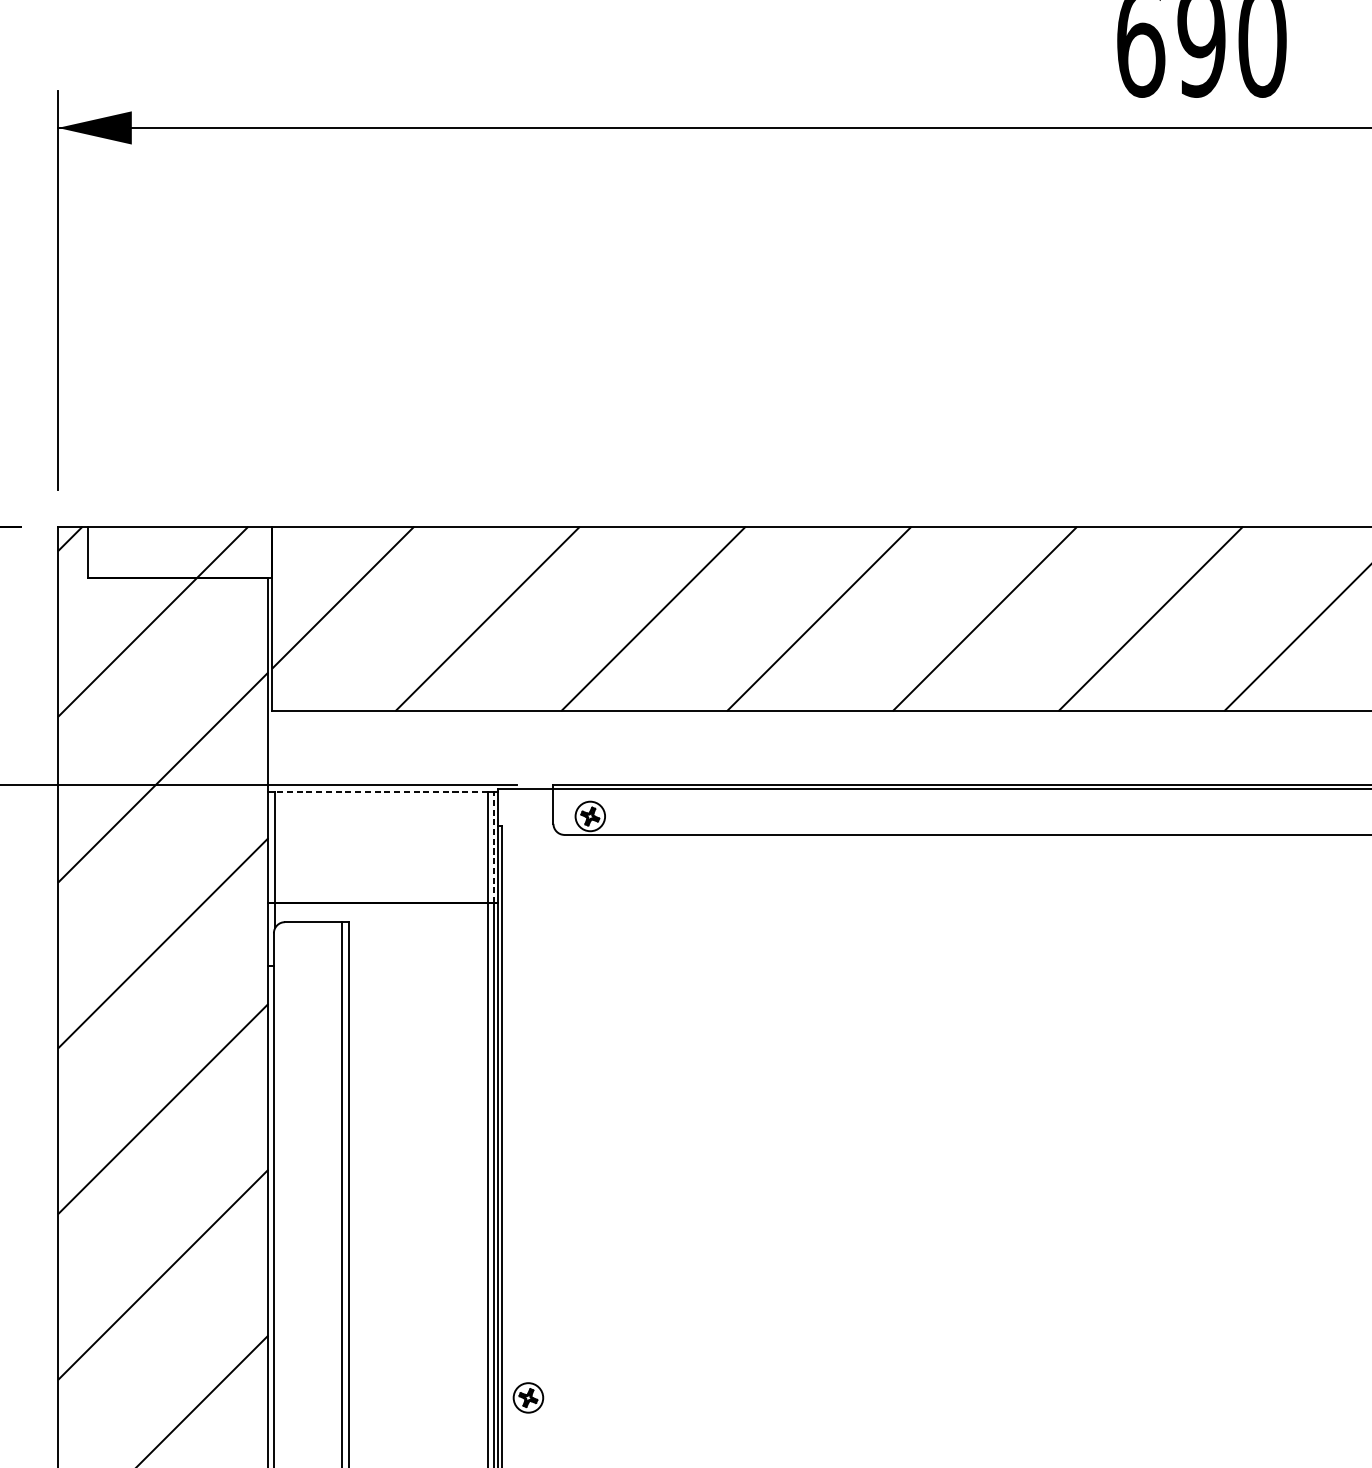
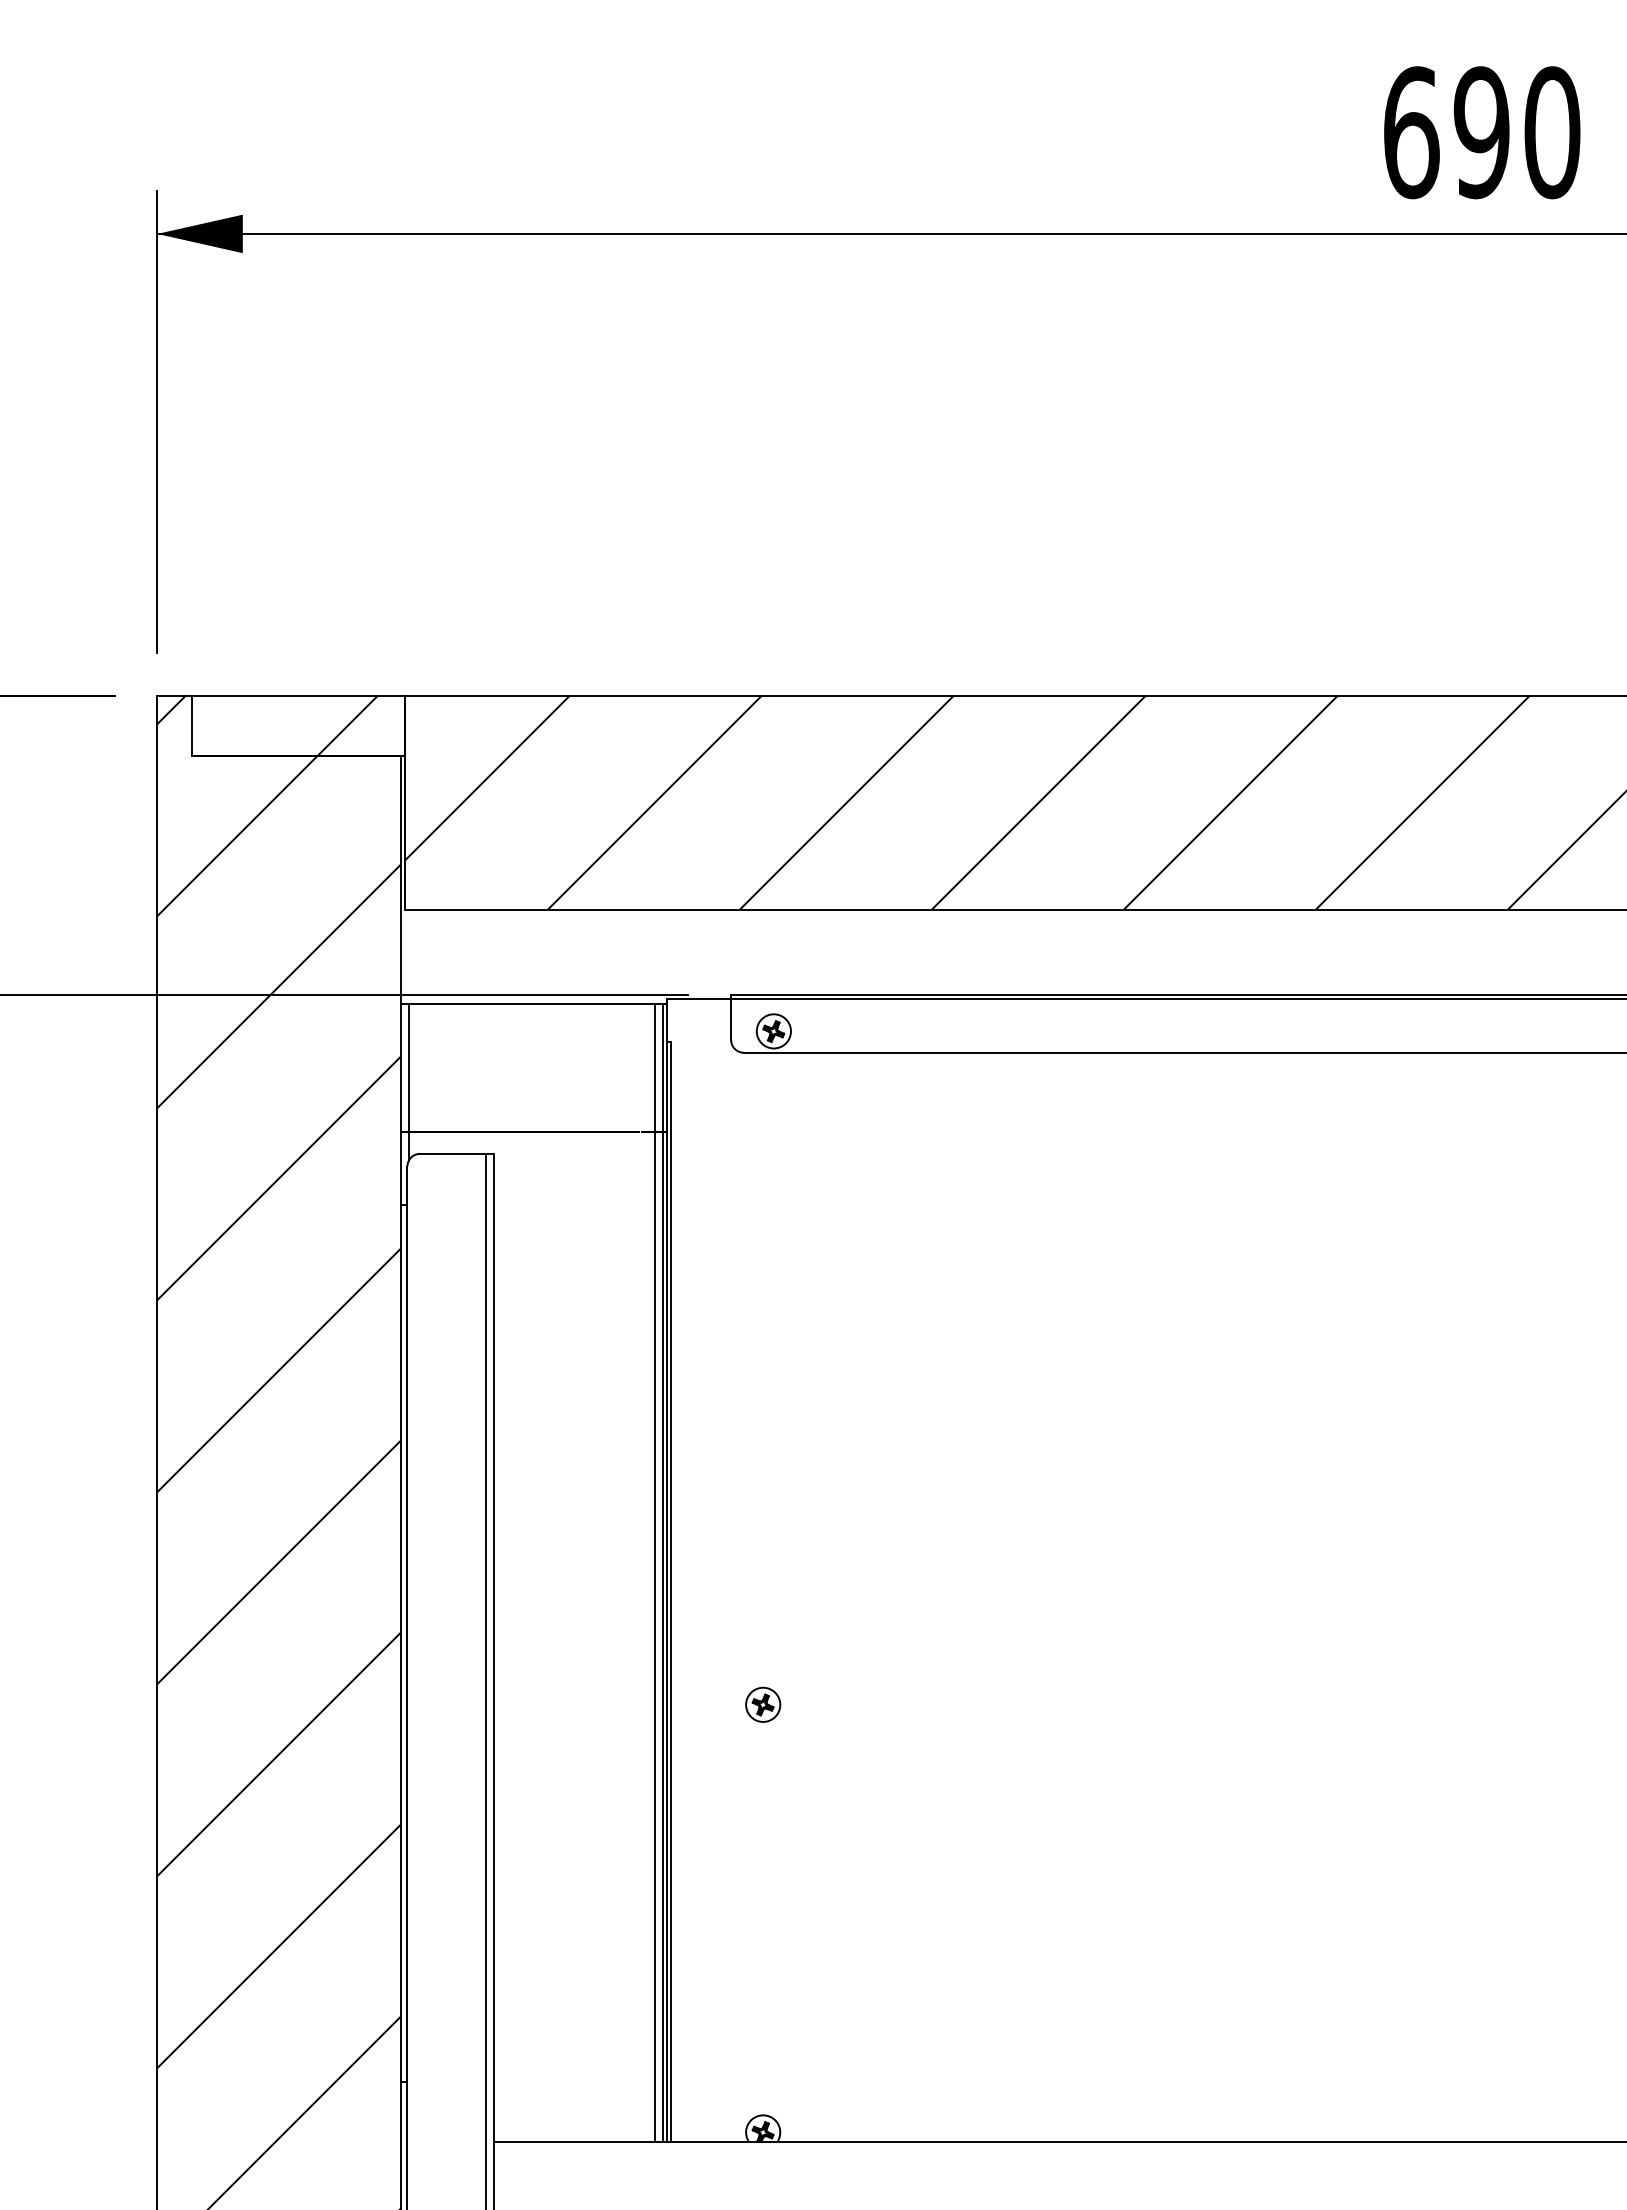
line: (381, 792) -> (531, 1003), dashed -> solid
line: (494, 847) -> (662, 1067), dashed -> solid
part: (528, 1397) -> (763, 1704), moved

